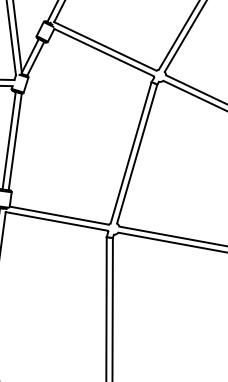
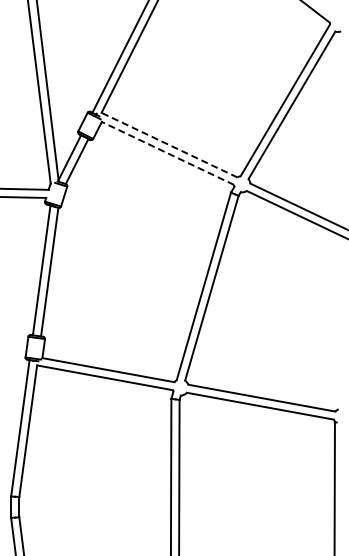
line: (105, 45) -> (169, 144), solid -> dashed
line: (103, 52) -> (167, 153), solid -> dashed

